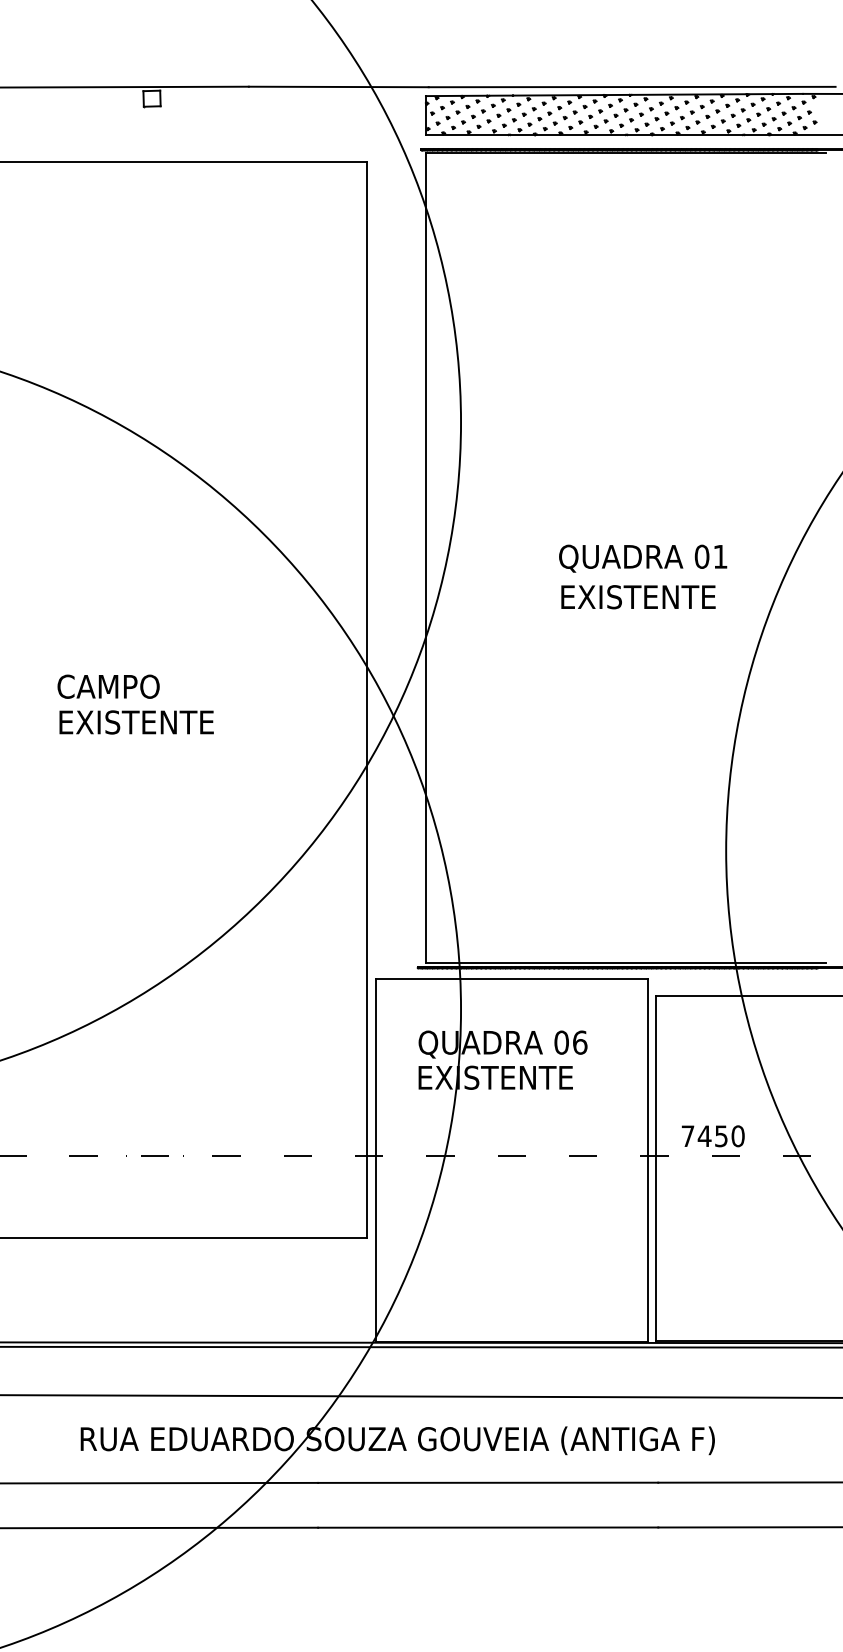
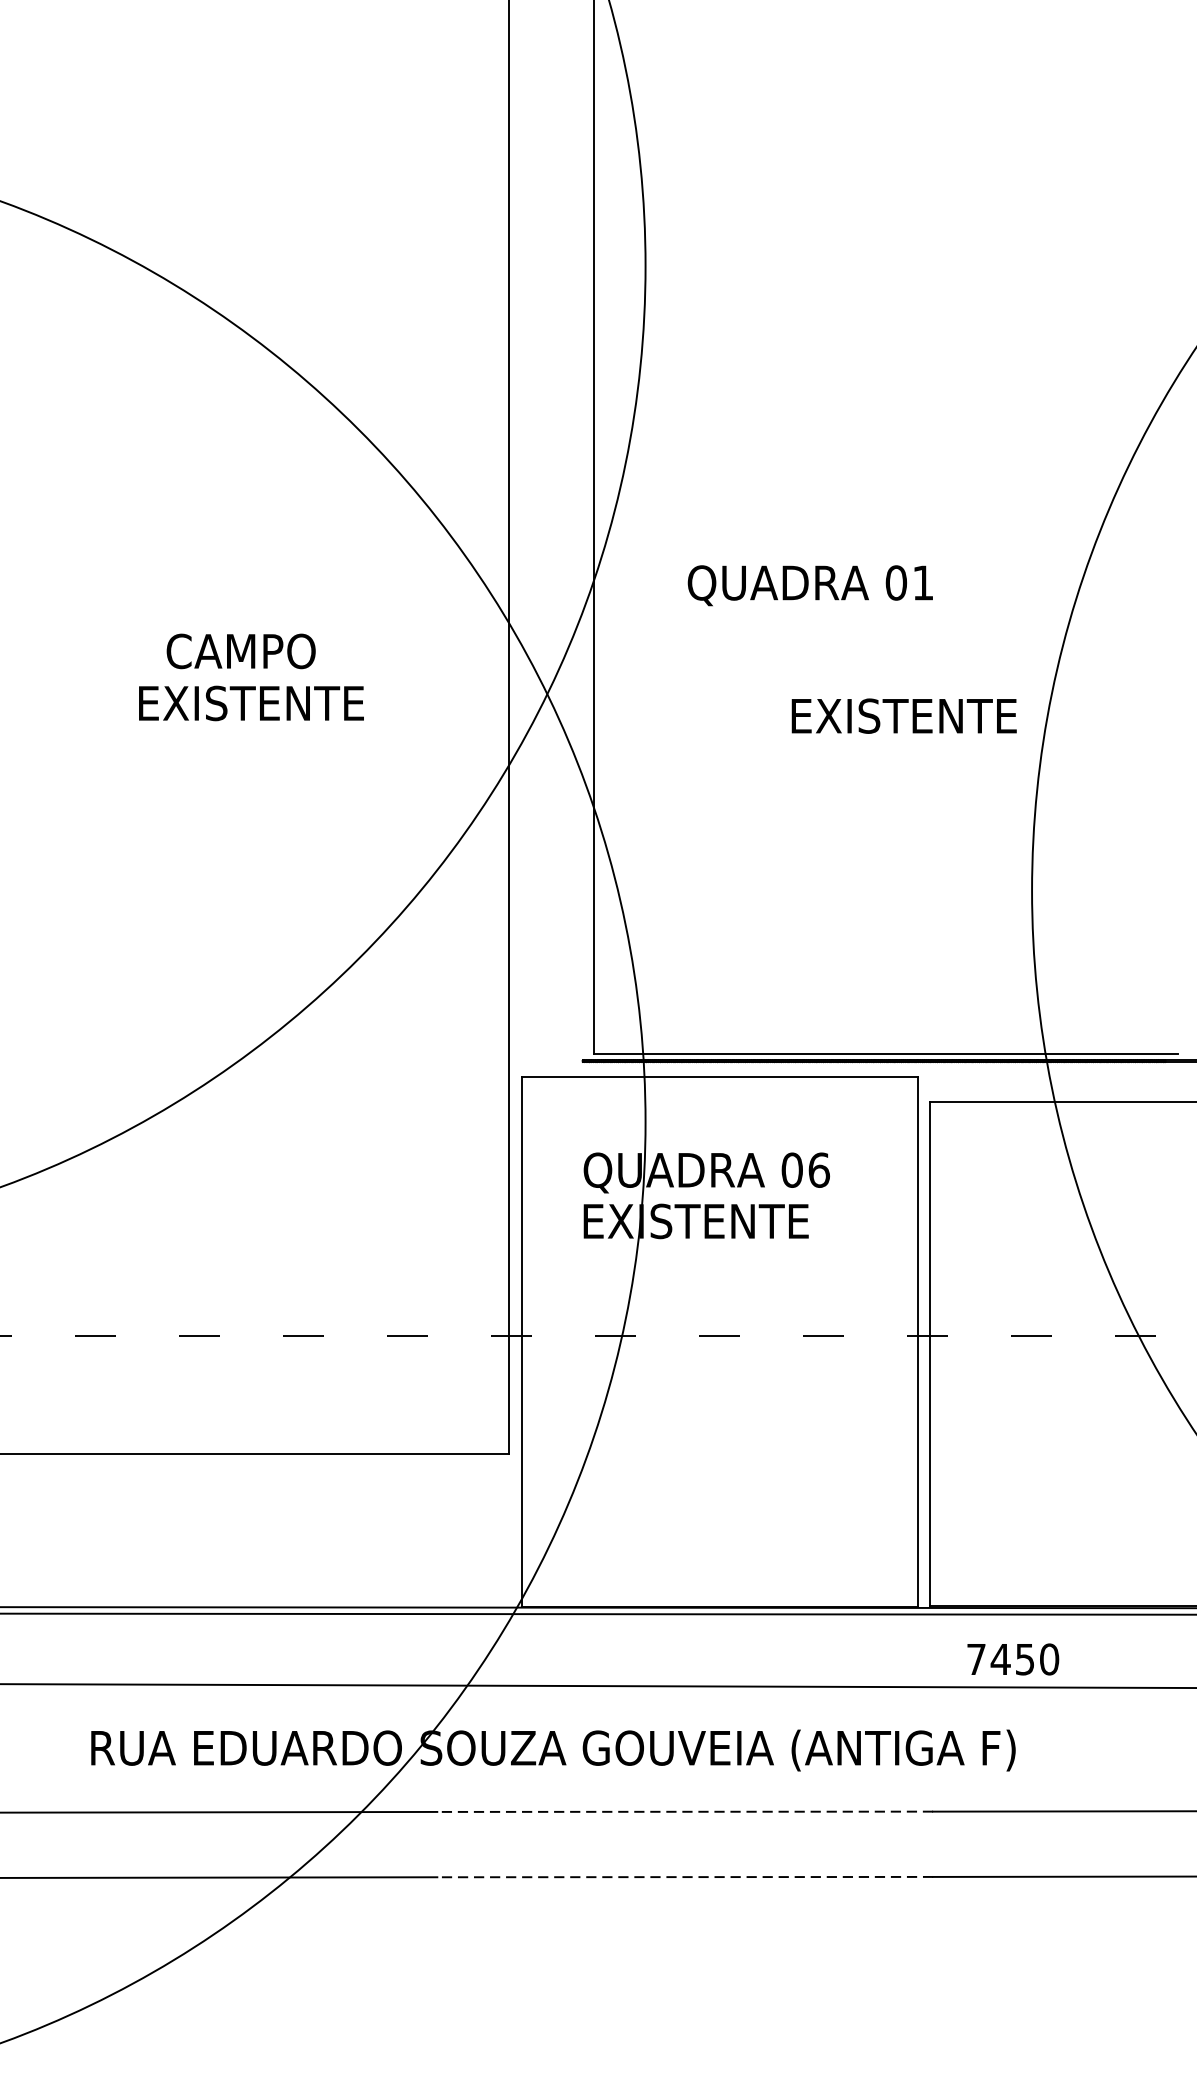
text: (643, 558) -> (810, 585), moved
text: (638, 597) -> (904, 716), moved
text: (108, 686) -> (241, 651), moved
text: (136, 722) -> (251, 703), moved
text: (713, 1136) -> (1013, 1659), moved
line: (487, 1482) -> (684, 1811), solid -> dashed
line: (487, 1527) -> (684, 1876), solid -> dashed

